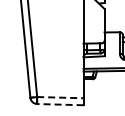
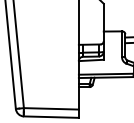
line: (60, 97) -> (51, 108), dashed -> solid
line: (59, 104) -> (50, 116), dashed -> solid

